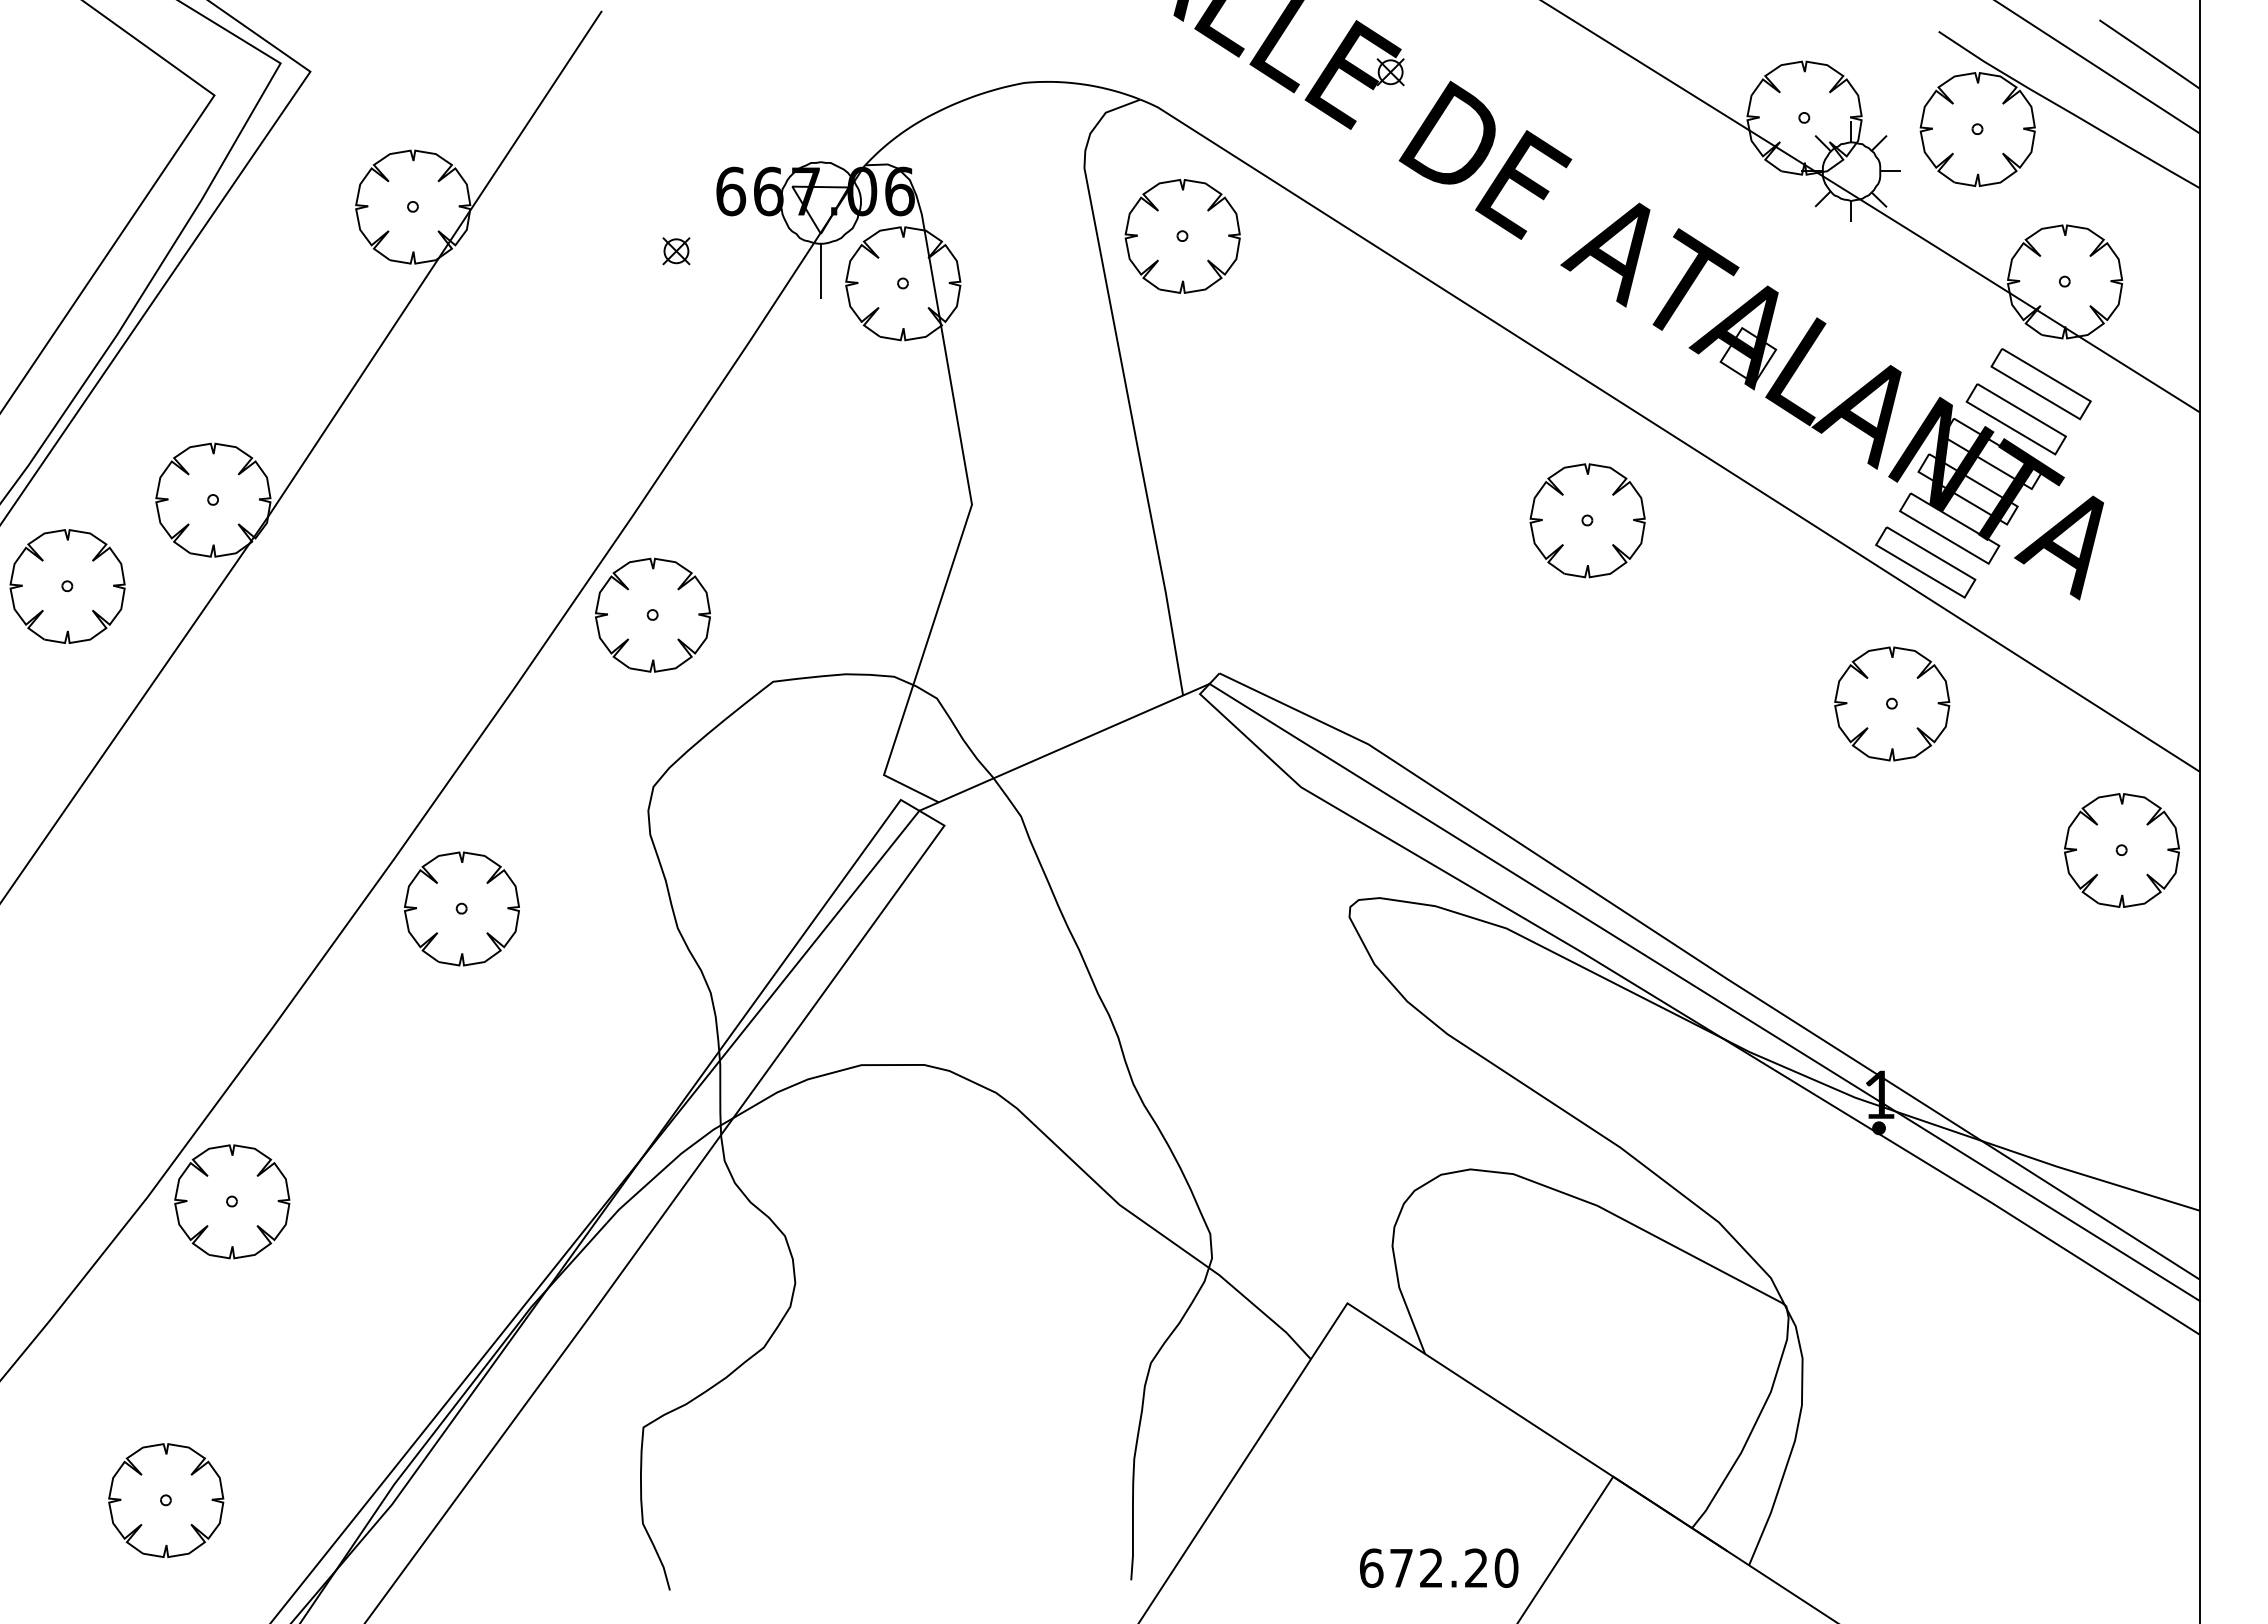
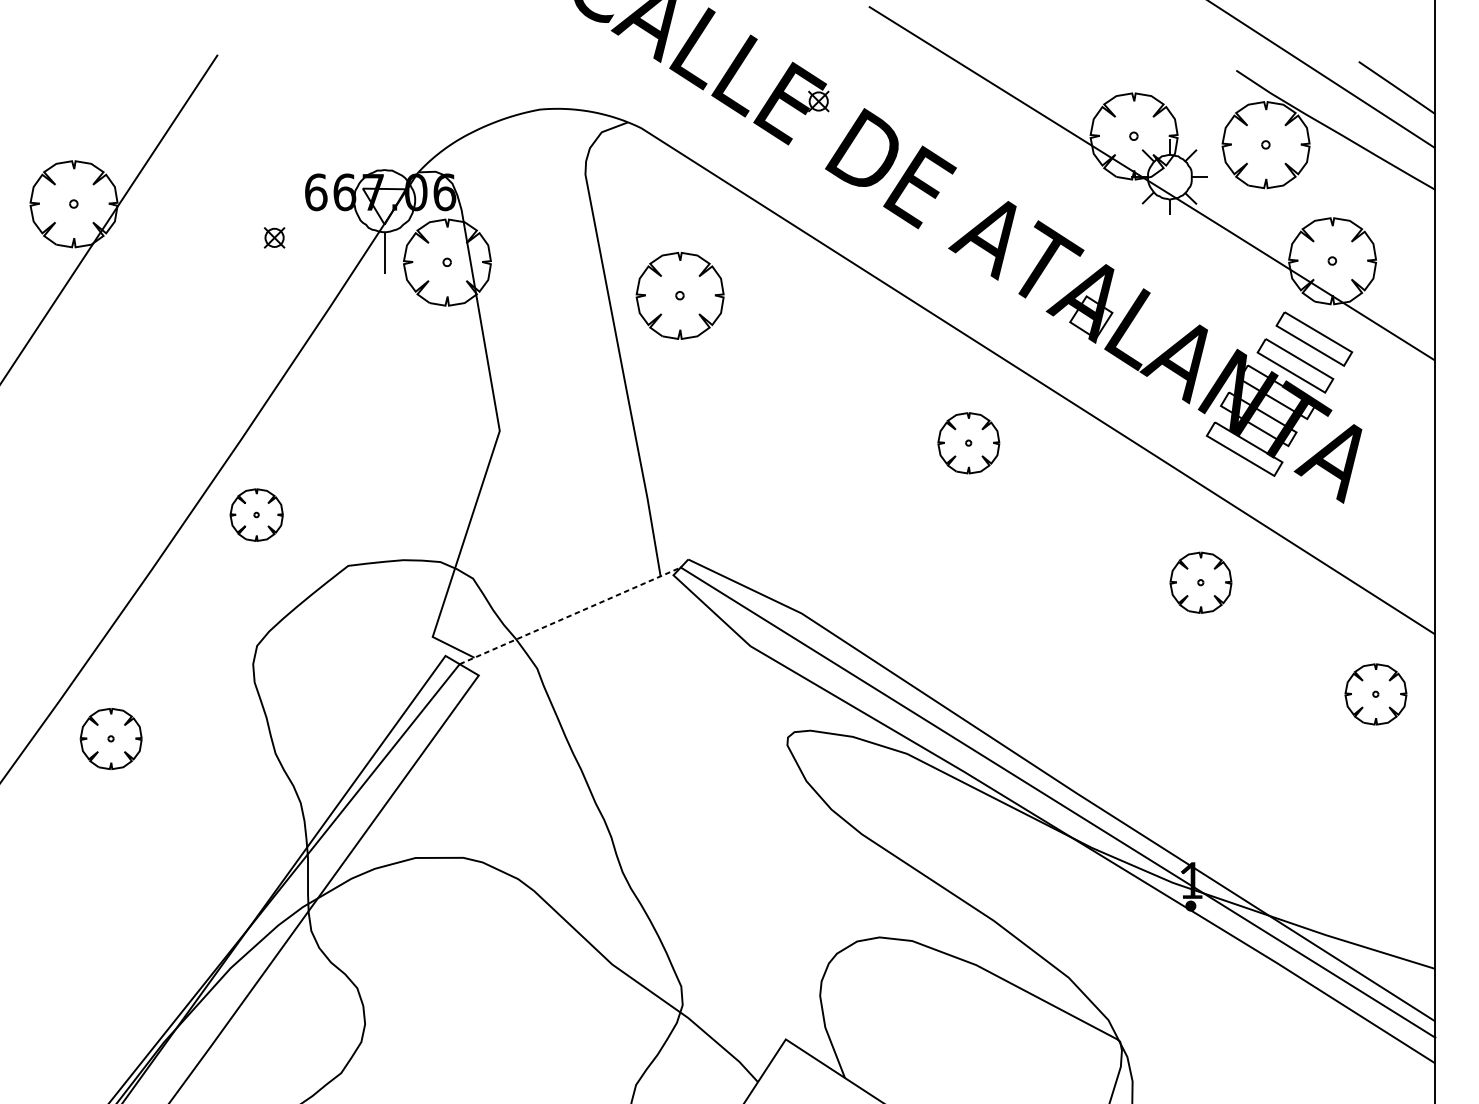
part: (1182, 236) -> (679, 295), moved
part: (1587, 520) -> (968, 443), size x0.7
part: (1925, 562) -> (1226, 475), removed
part: (652, 614) -> (256, 514), size x0.6
part: (1892, 703) -> (1201, 582), size x0.7
line: (1064, 747) -> (570, 615), solid -> dashed
part: (2121, 850) -> (1375, 694), size x0.7
part: (461, 908) -> (110, 738), size x0.7

